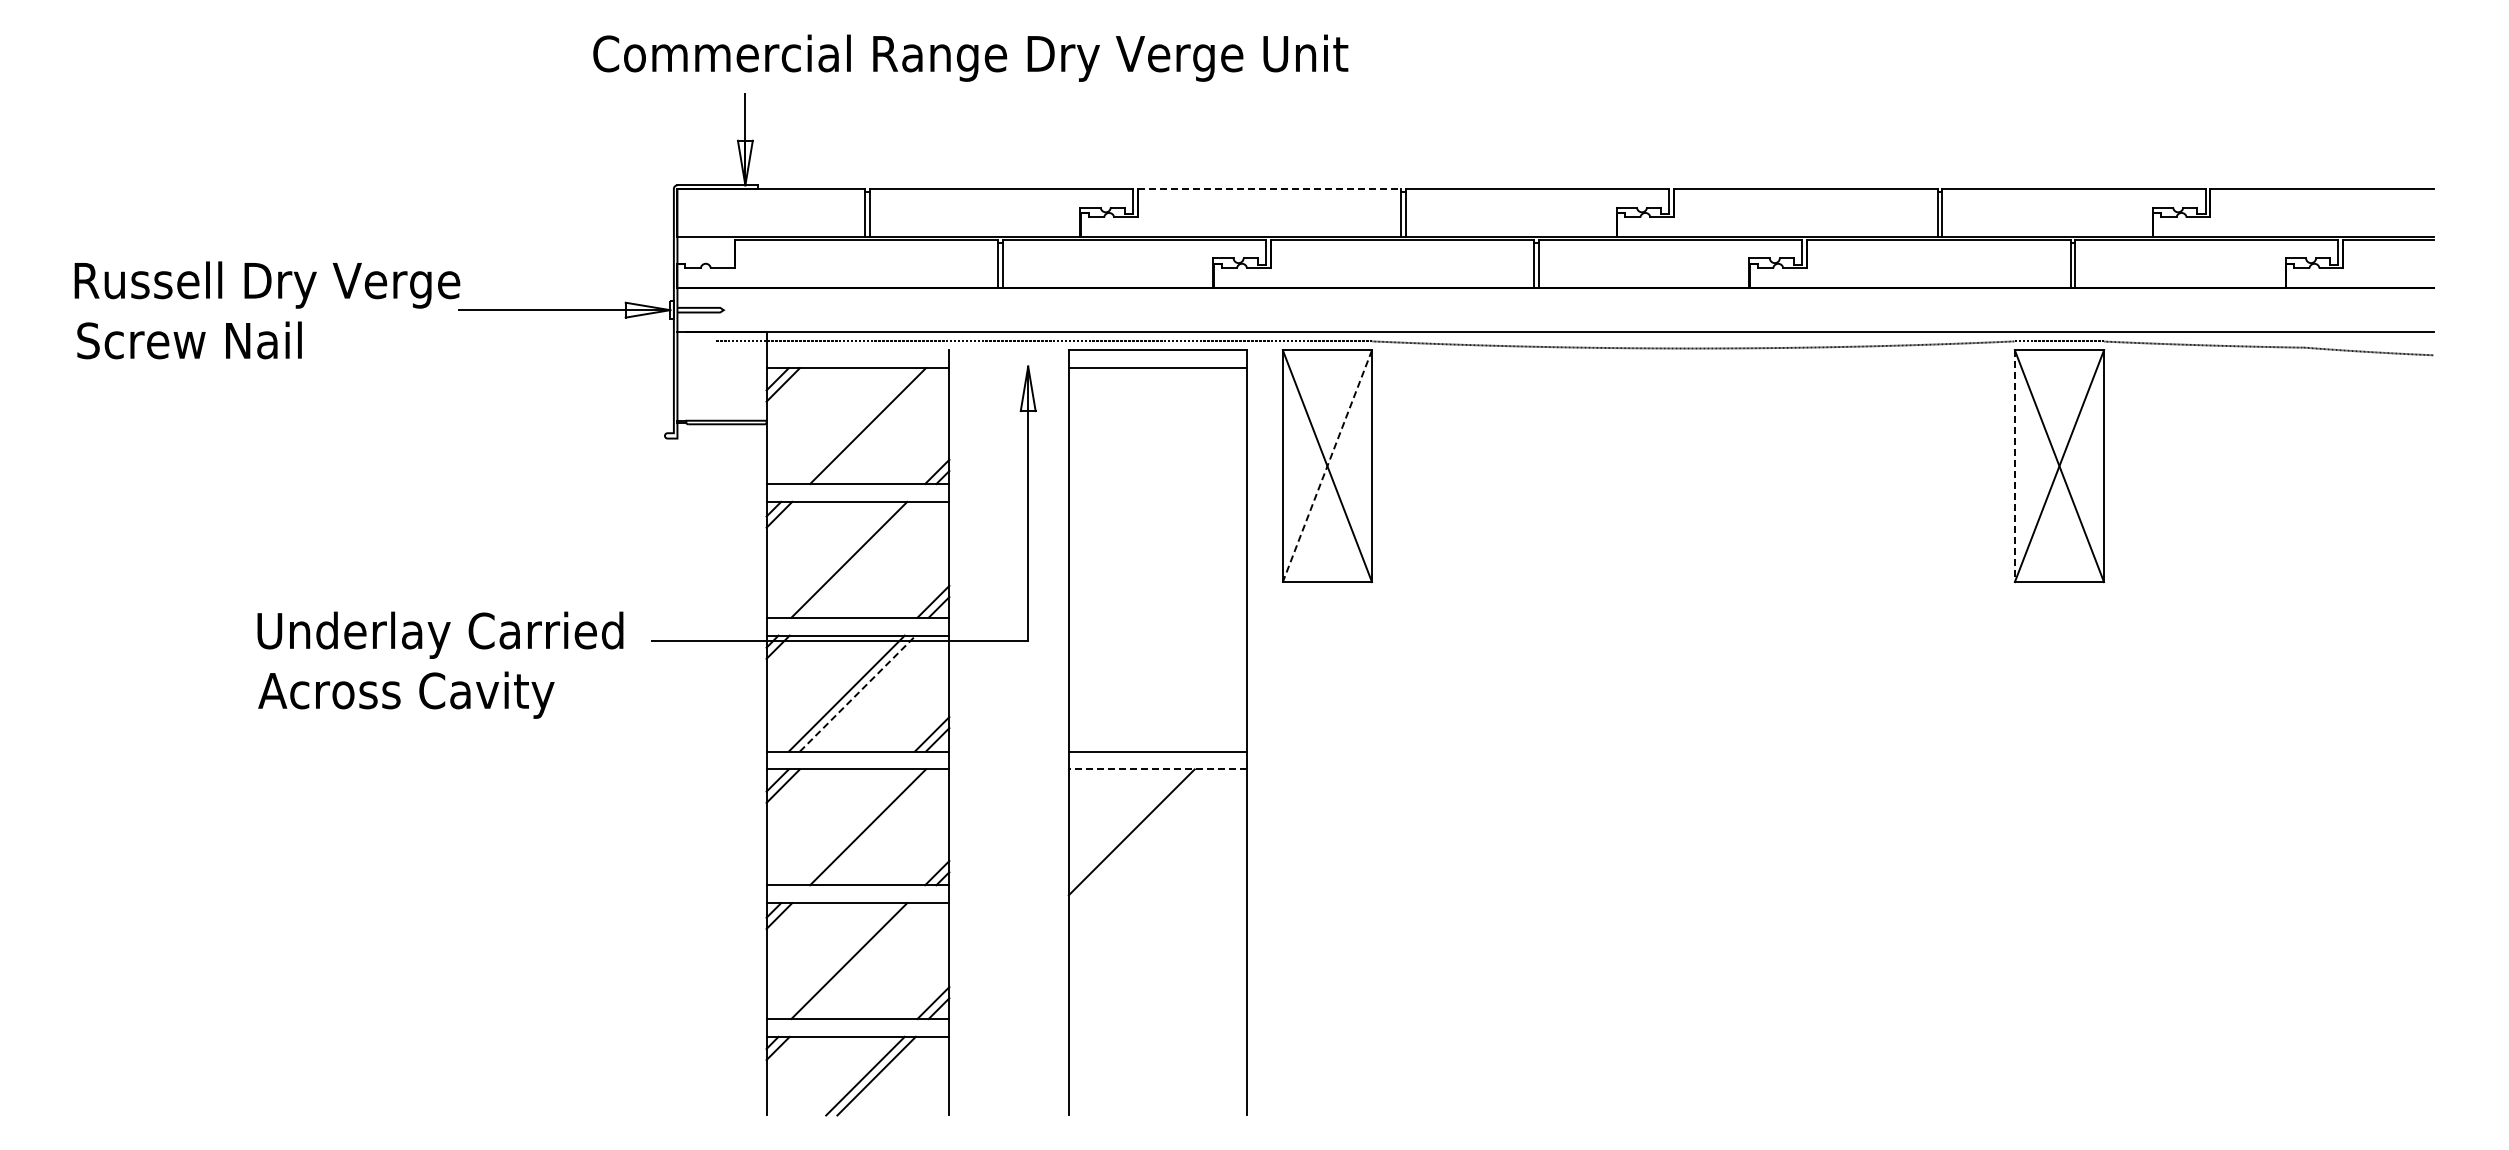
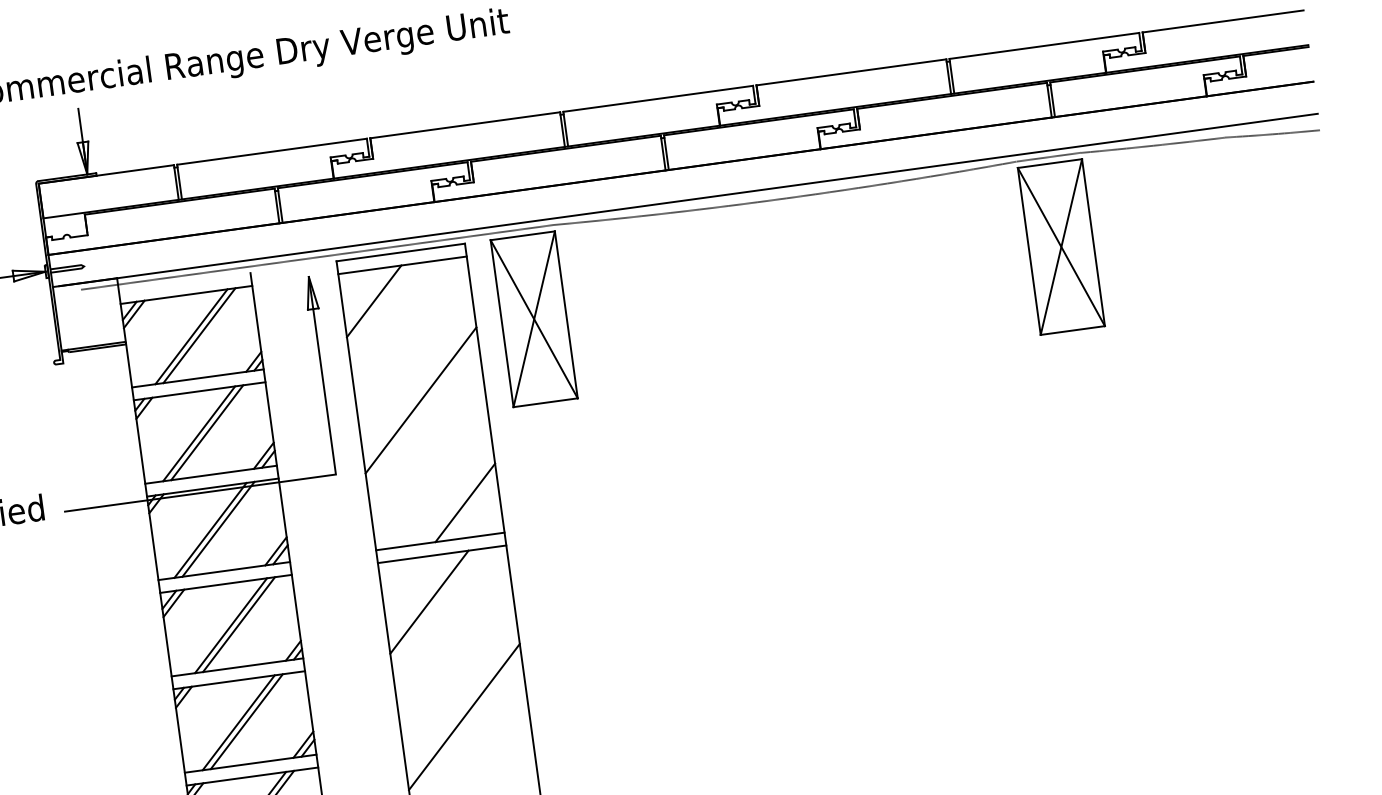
line: (1269, 188) -> (465, 124), dashed -> solid
line: (1112, 411) -> (374, 301), added
line: (856, 426) -> (191, 337), added
line: (1327, 466) -> (534, 319), dashed -> solid
line: (2014, 466) -> (1029, 251), dashed -> solid
line: (1157, 555) -> (420, 400), added
line: (860, 559) -> (207, 432), added
line: (857, 693) -> (218, 529), dashed -> solid
line: (1199, 703) -> (465, 502), added
line: (1157, 769) -> (441, 554), dashed -> solid
line: (856, 827) -> (230, 625), added
line: (860, 961) -> (246, 722), added
line: (1157, 995) -> (464, 717), added

